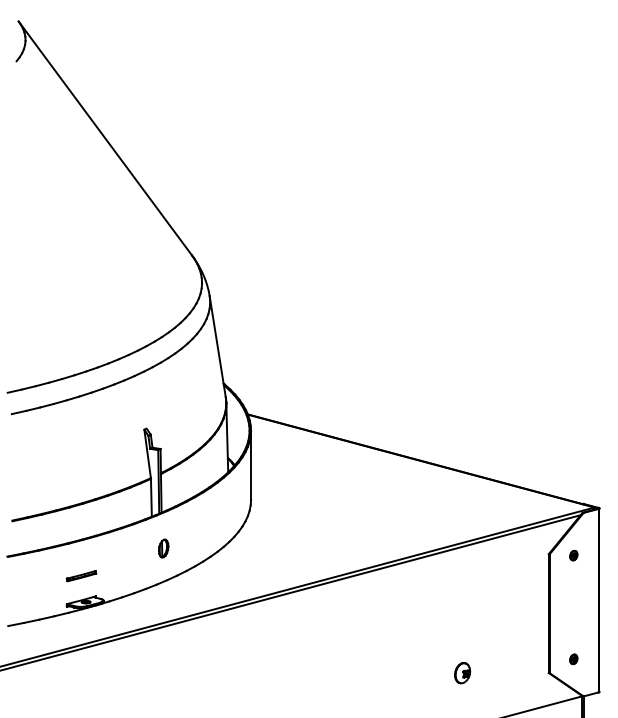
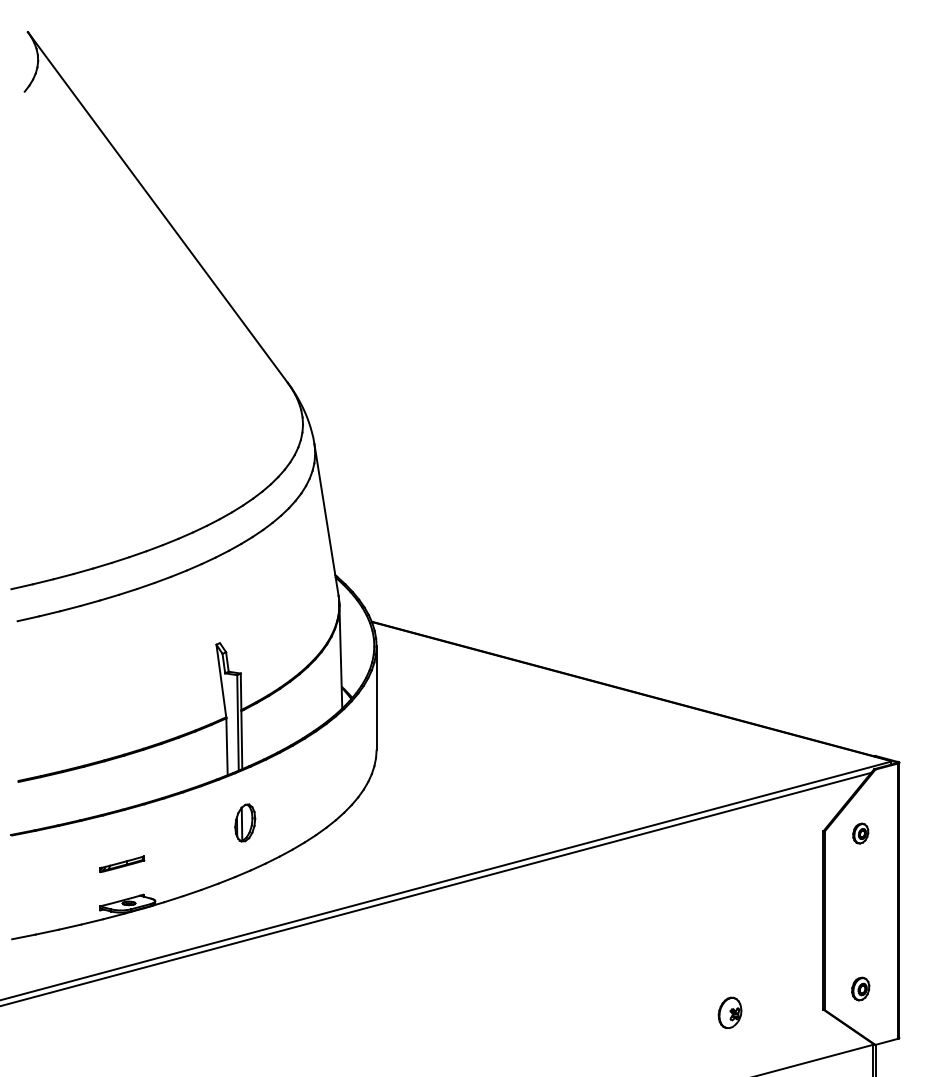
part: (163, 548) -> (245, 822), size x1.4
part: (573, 555) -> (860, 833), size x1.4
part: (573, 659) -> (860, 989), size x1.6
part: (462, 673) -> (729, 1013), moved

